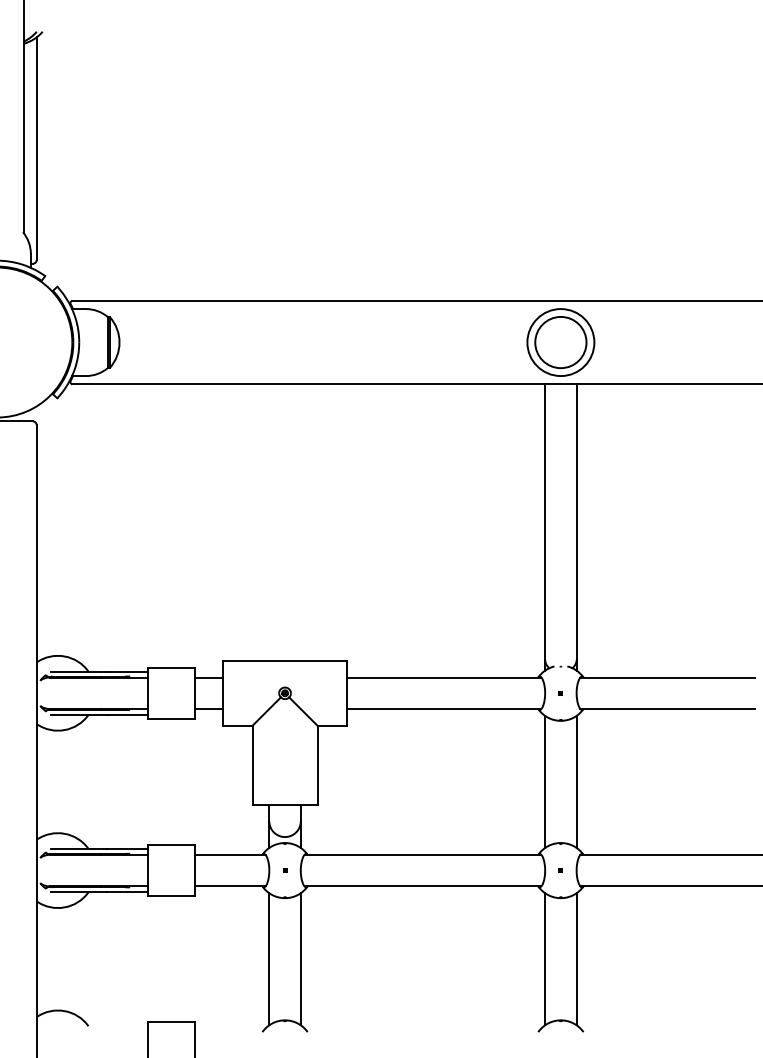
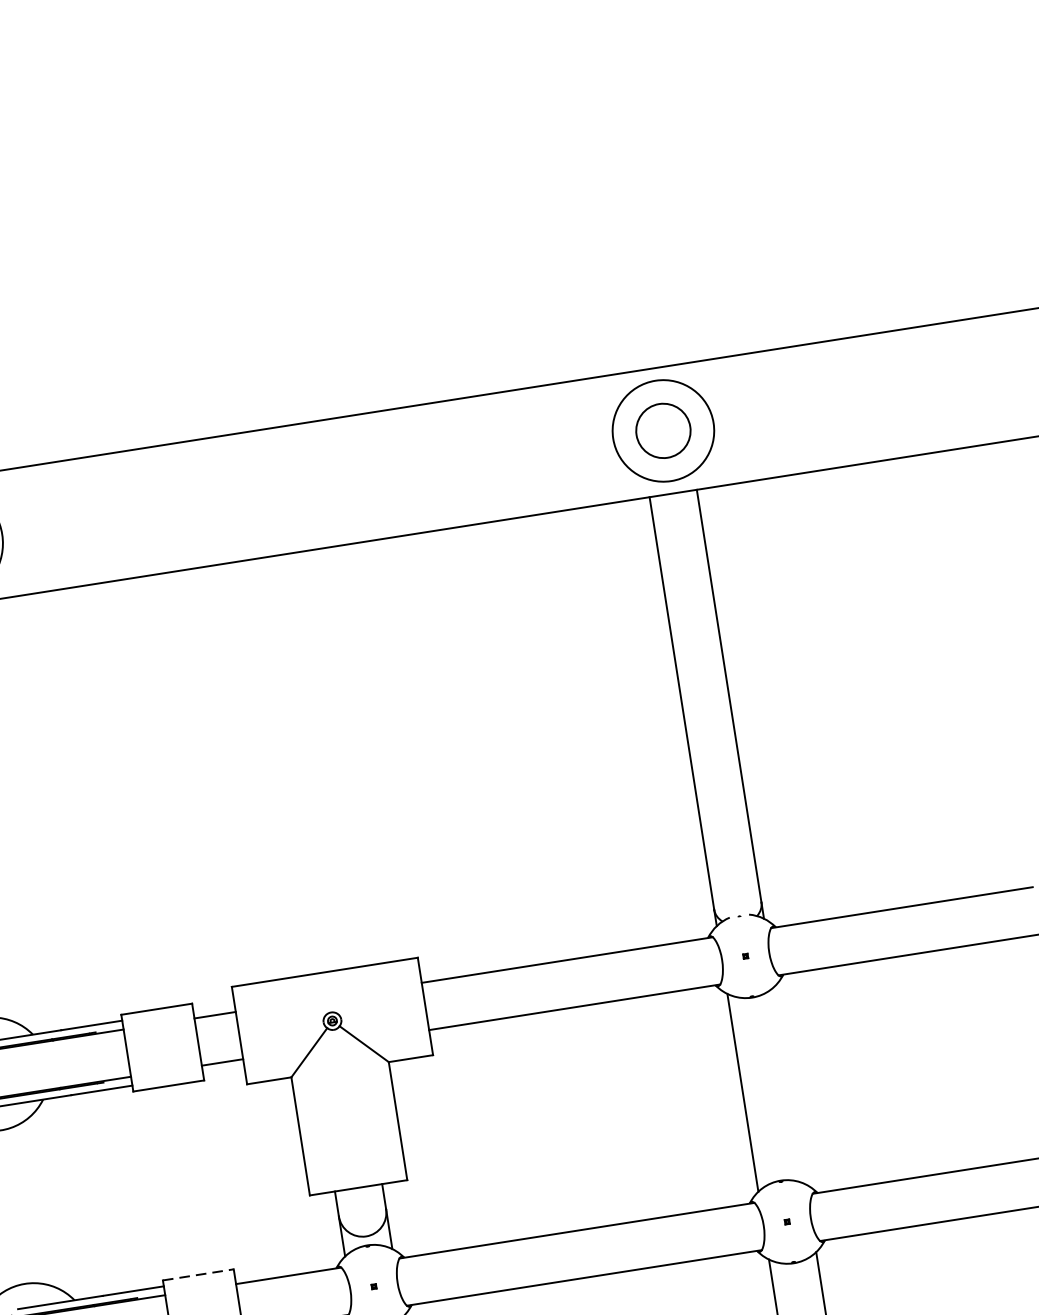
circle: (560, 342) -> (662, 430), size x0.7
line: (576, 781) -> (789, 1084), removed
line: (171, 844) -> (197, 1274), solid -> dashed

